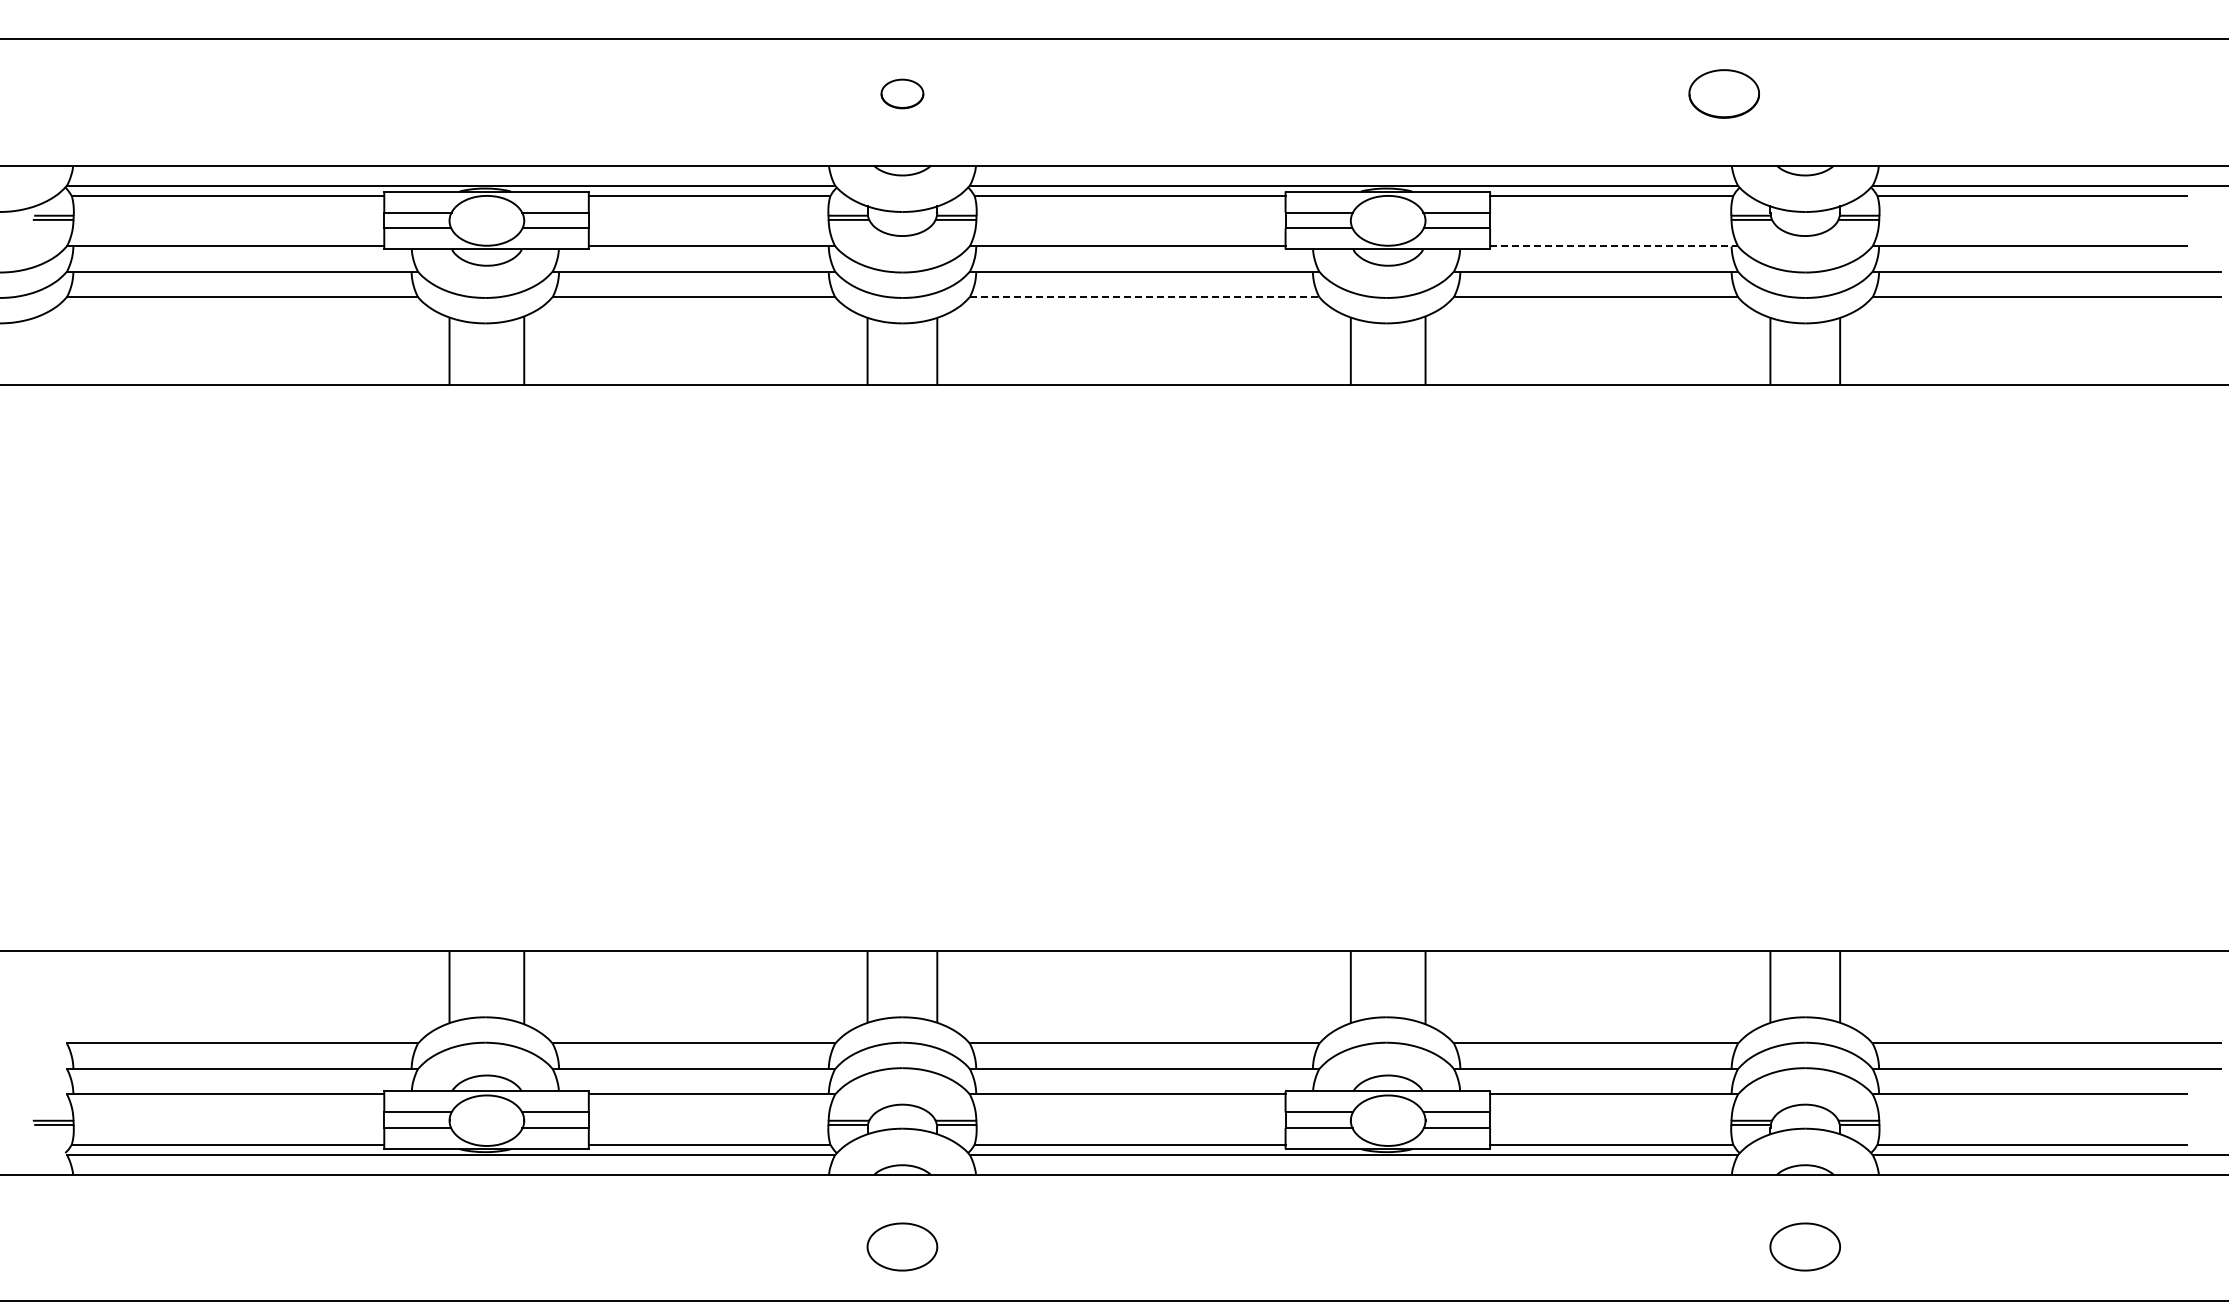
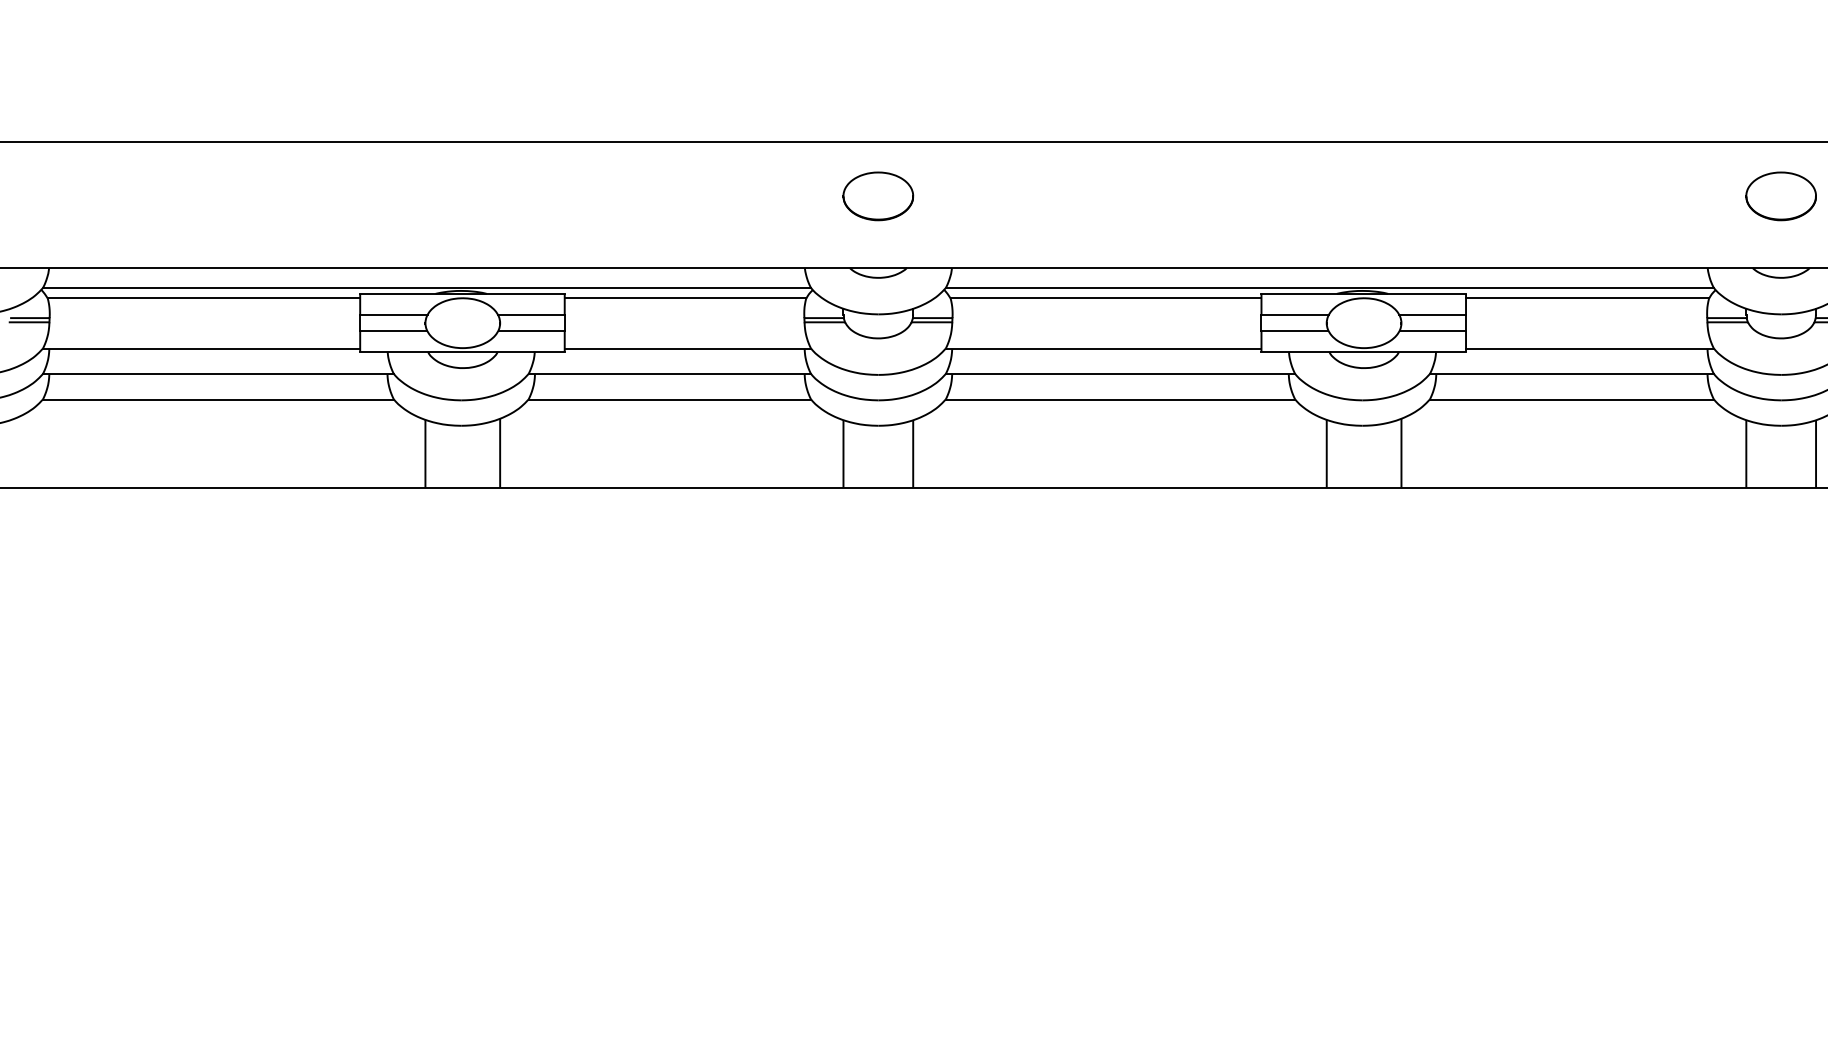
part: (902, 93) -> (878, 195), size x1.67
part: (1723, 93) -> (1780, 195), moved
line: (1614, 246) -> (1590, 348), dashed -> solid
line: (1144, 297) -> (1120, 399), dashed -> solid

